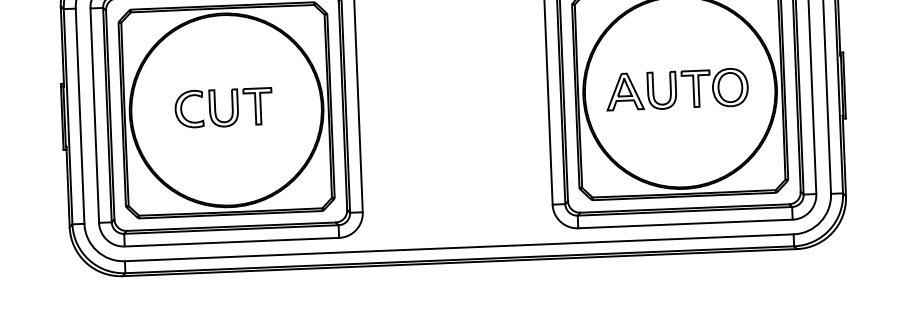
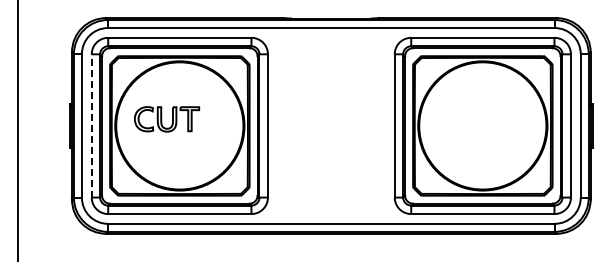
part: (676, 88) -> (480, 123), removed
part: (224, 108) -> (167, 119), moved
line: (94, 114) -> (91, 125), solid -> dashed

